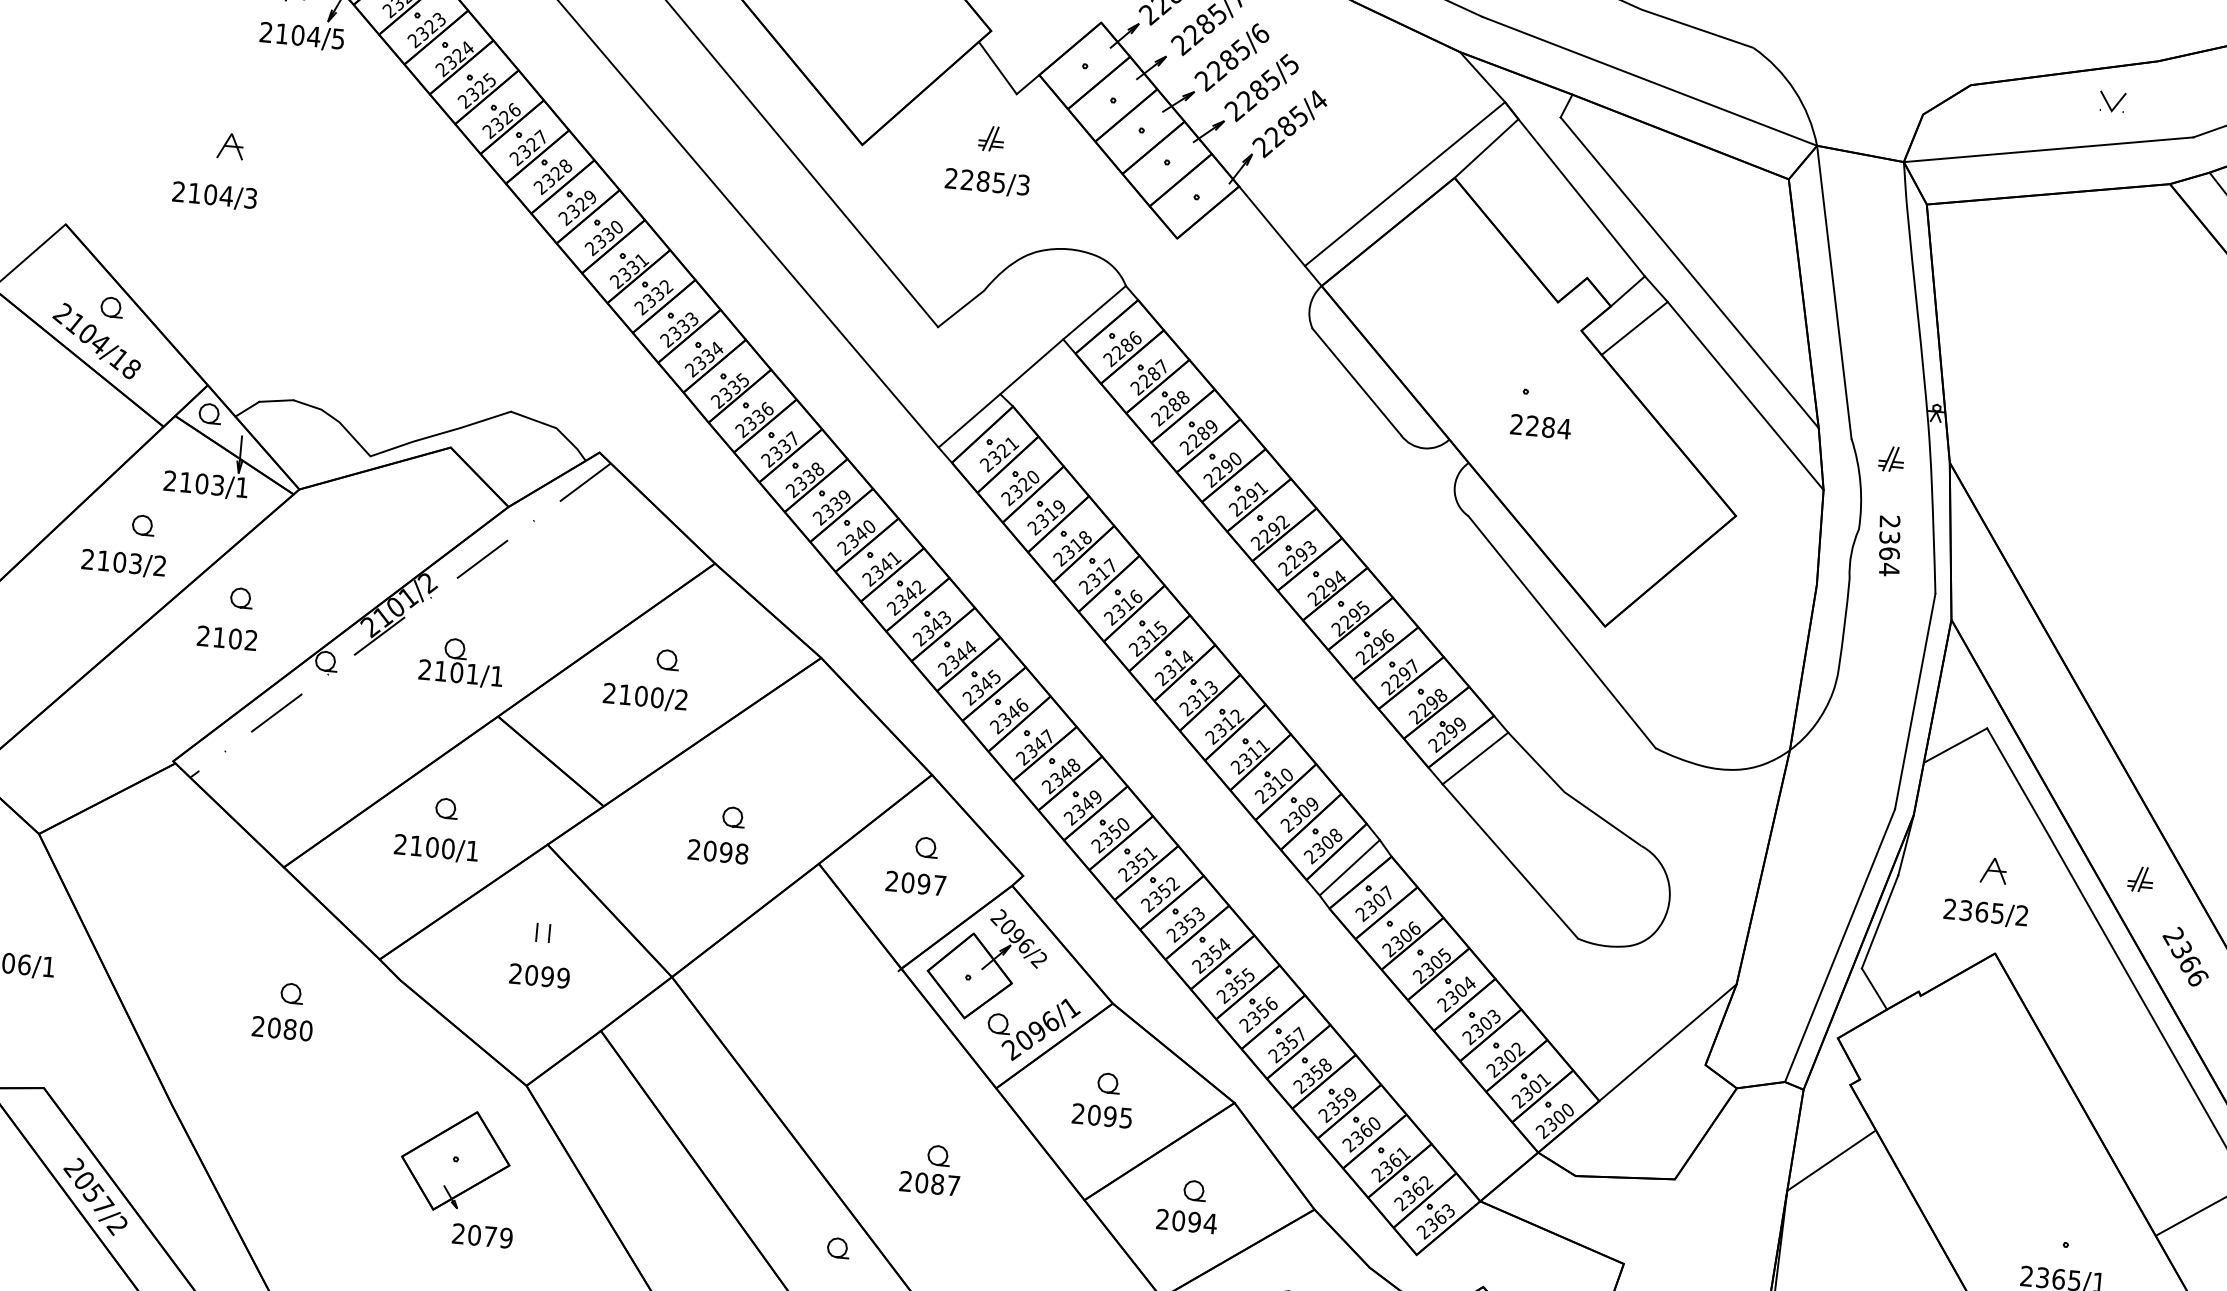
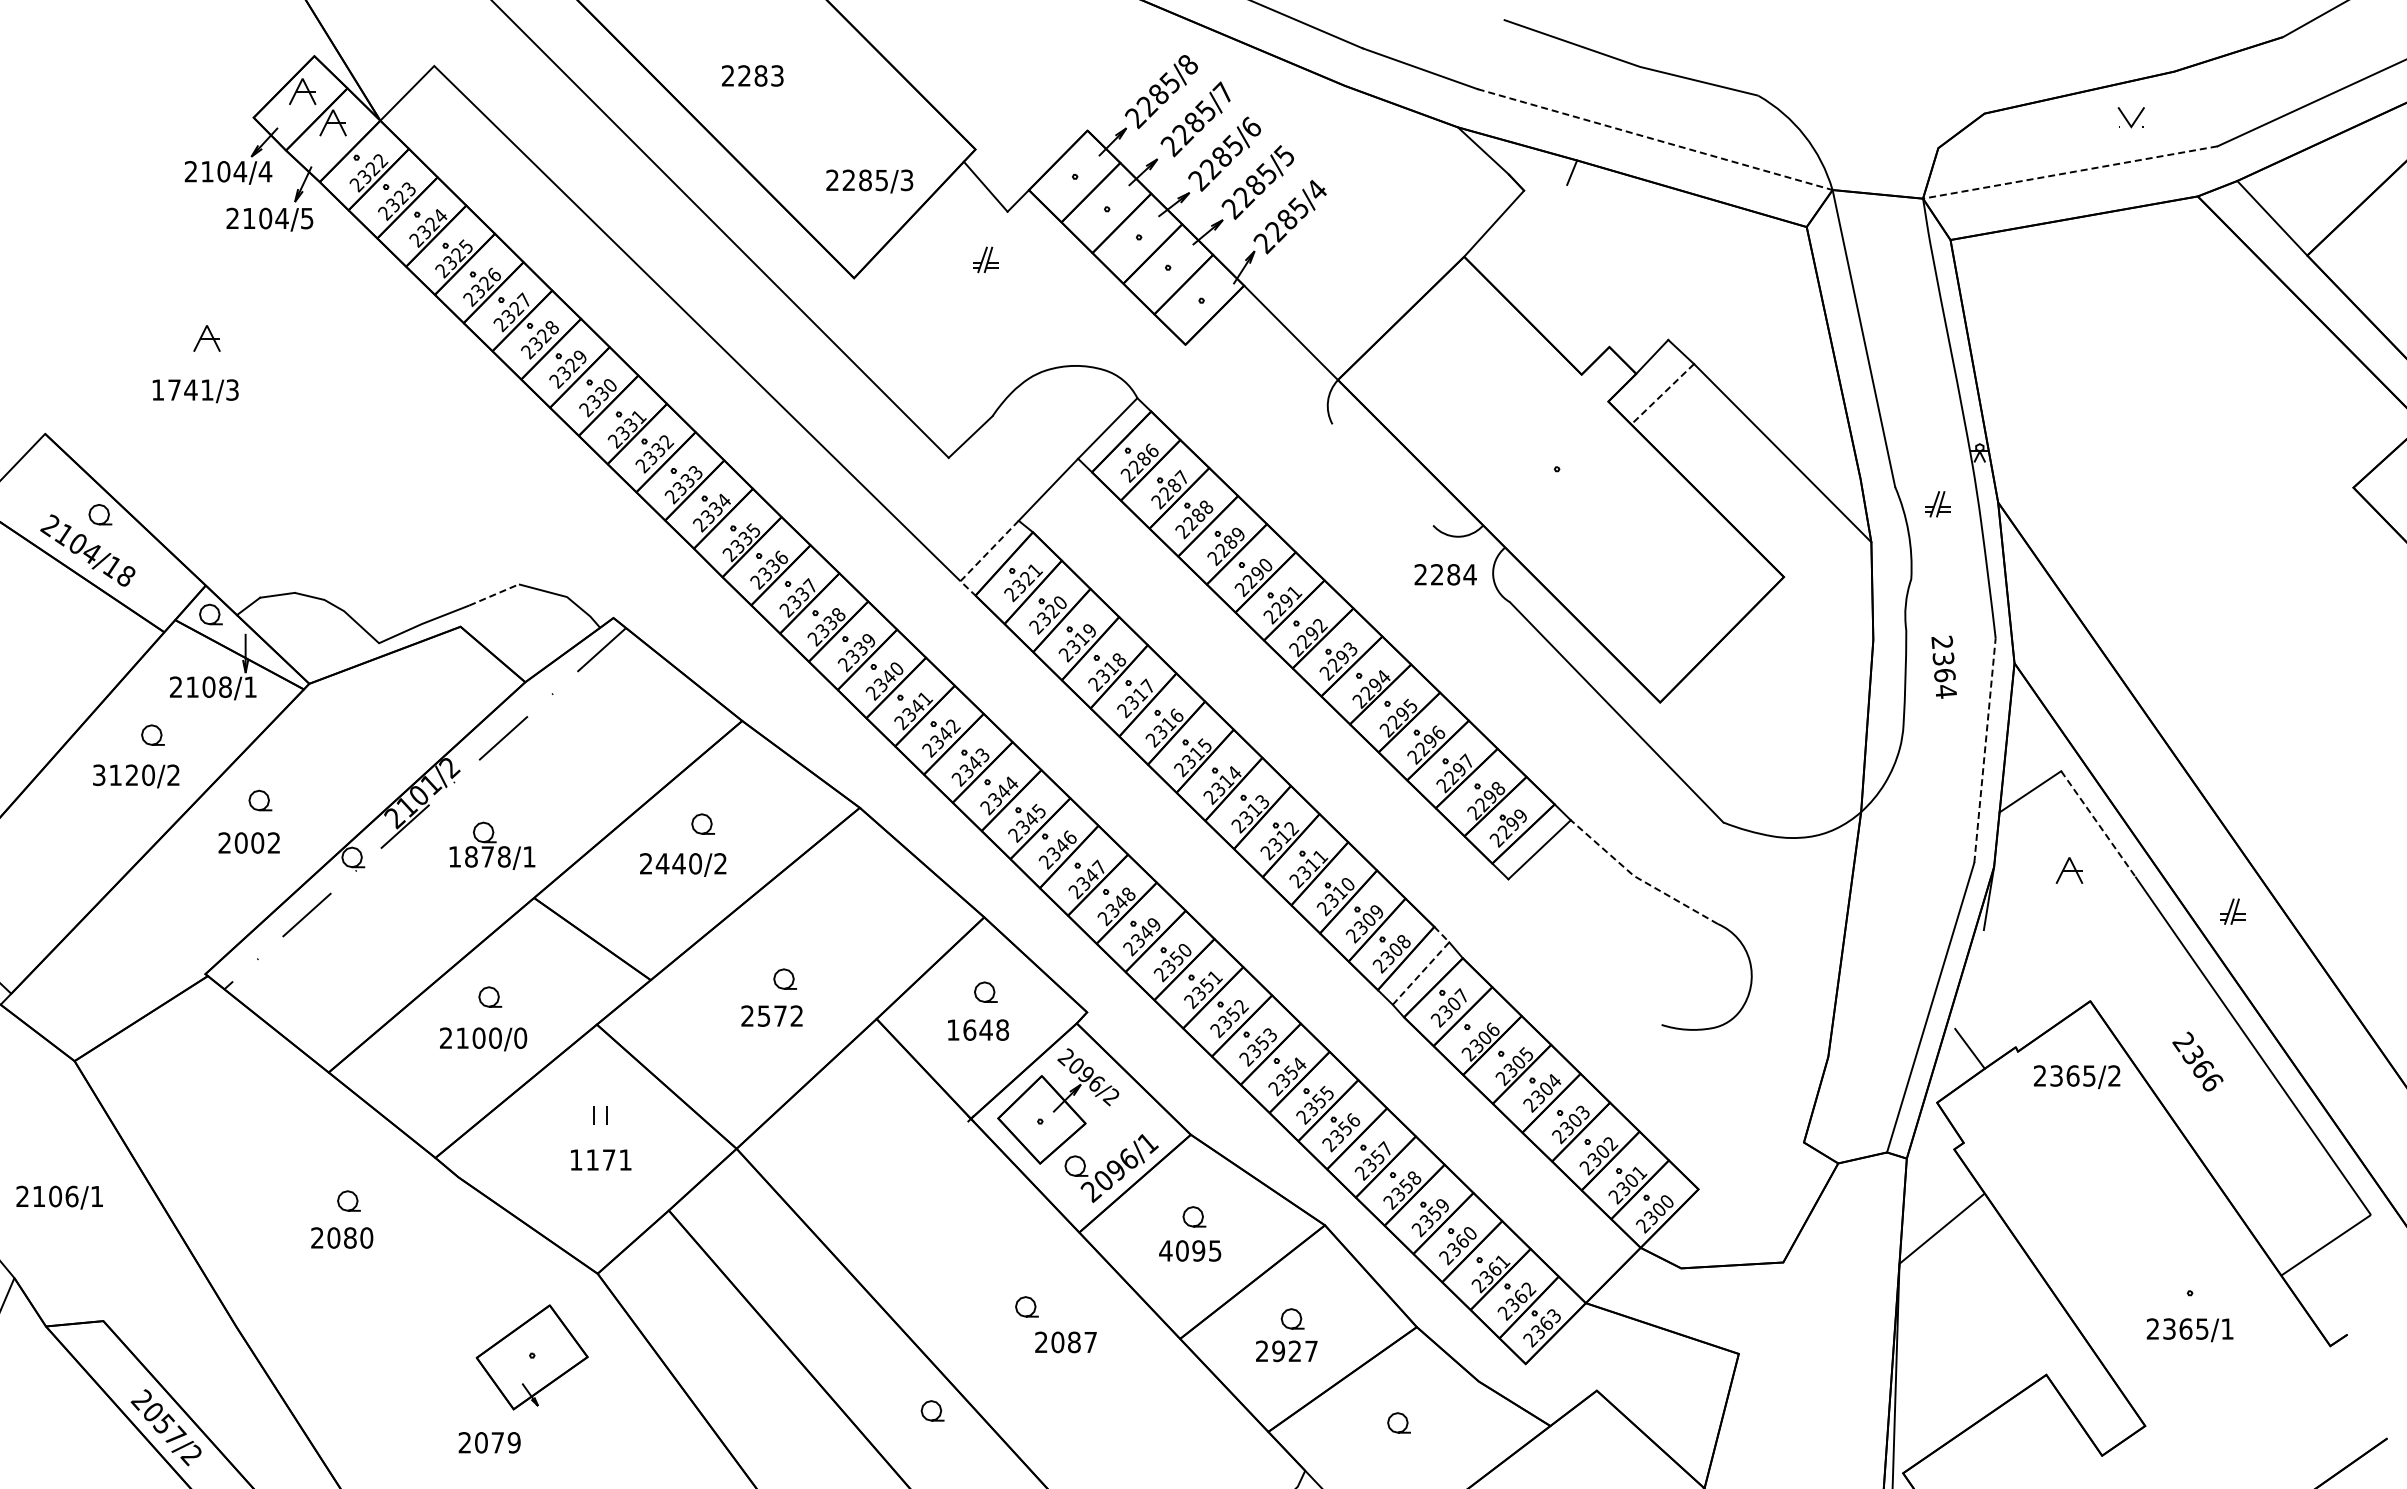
line: (1650, 81) -> (1655, 139), solid -> dashed
line: (2048, 149) -> (2070, 172), solid -> dashed
text: (987, 182) -> (869, 181), moved
line: (1404, 183) -> (1413, 267), removed
text: (202, 193) -> (182, 389), 2104/3 -> 1741/3
line: (1582, 197) -> (1596, 264), removed
line: (1689, 272) -> (1713, 331), removed
line: (1634, 328) -> (1662, 394), solid -> dashed
line: (1356, 381) -> (1382, 474), removed
line: (486, 419) -> (494, 594), solid -> dashed
text: (1540, 426) -> (1445, 574), moved
line: (960, 427) -> (981, 558), solid -> dashed
text: (218, 484) -> (225, 686), 2103/1 -> 2108/1
text: (1888, 545) -> (1943, 666), moved
text: (111, 561) -> (123, 775), 2103/2 -> 3120/2
text: (218, 636) -> (240, 842), 2102 -> 2002
text: (448, 671) -> (479, 856), 2101/1 -> 1878/1
text: (633, 695) -> (670, 863), 2100/2 -> 2440/2
line: (1915, 701) -> (1985, 750), solid -> dashed
line: (2018, 783) -> (2098, 824), solid -> dashed
line: (1568, 794) -> (1638, 878), solid -> dashed
text: (472, 850) -> (520, 1037), 2100/1 -> 2100/0
text: (726, 851) -> (780, 1015), 2098 -> 2572
line: (1357, 860) -> (1428, 965), solid -> dashed
line: (1509, 860) -> (1584, 951), removed
part: (1993, 870) -> (2069, 870), moved
text: (916, 882) -> (978, 1029), 2097 -> 1648
text: (1986, 913) -> (2077, 1077), moved
line: (1880, 921) -> (1969, 979), removed
text: (2185, 956) -> (2197, 1061), moved
text: (539, 975) -> (600, 1159), 2099 -> 1171
line: (1668, 1042) -> (1763, 1122), removed
text: (1078, 1113) -> (1165, 1250), 2095 -> 4095
text: (929, 1183) -> (1065, 1342), moved
text: (1194, 1222) -> (1295, 1351), 2094 -> 2927
text: (482, 1235) -> (489, 1442), moved

